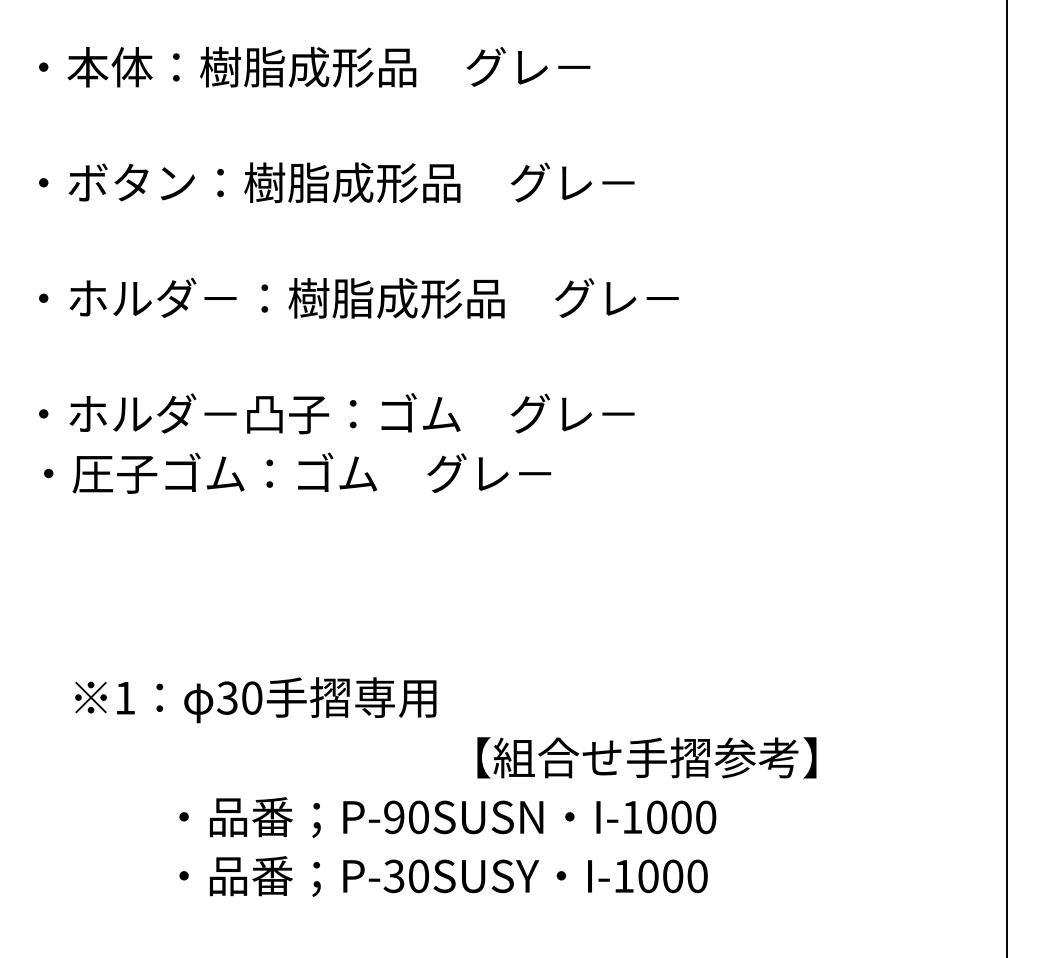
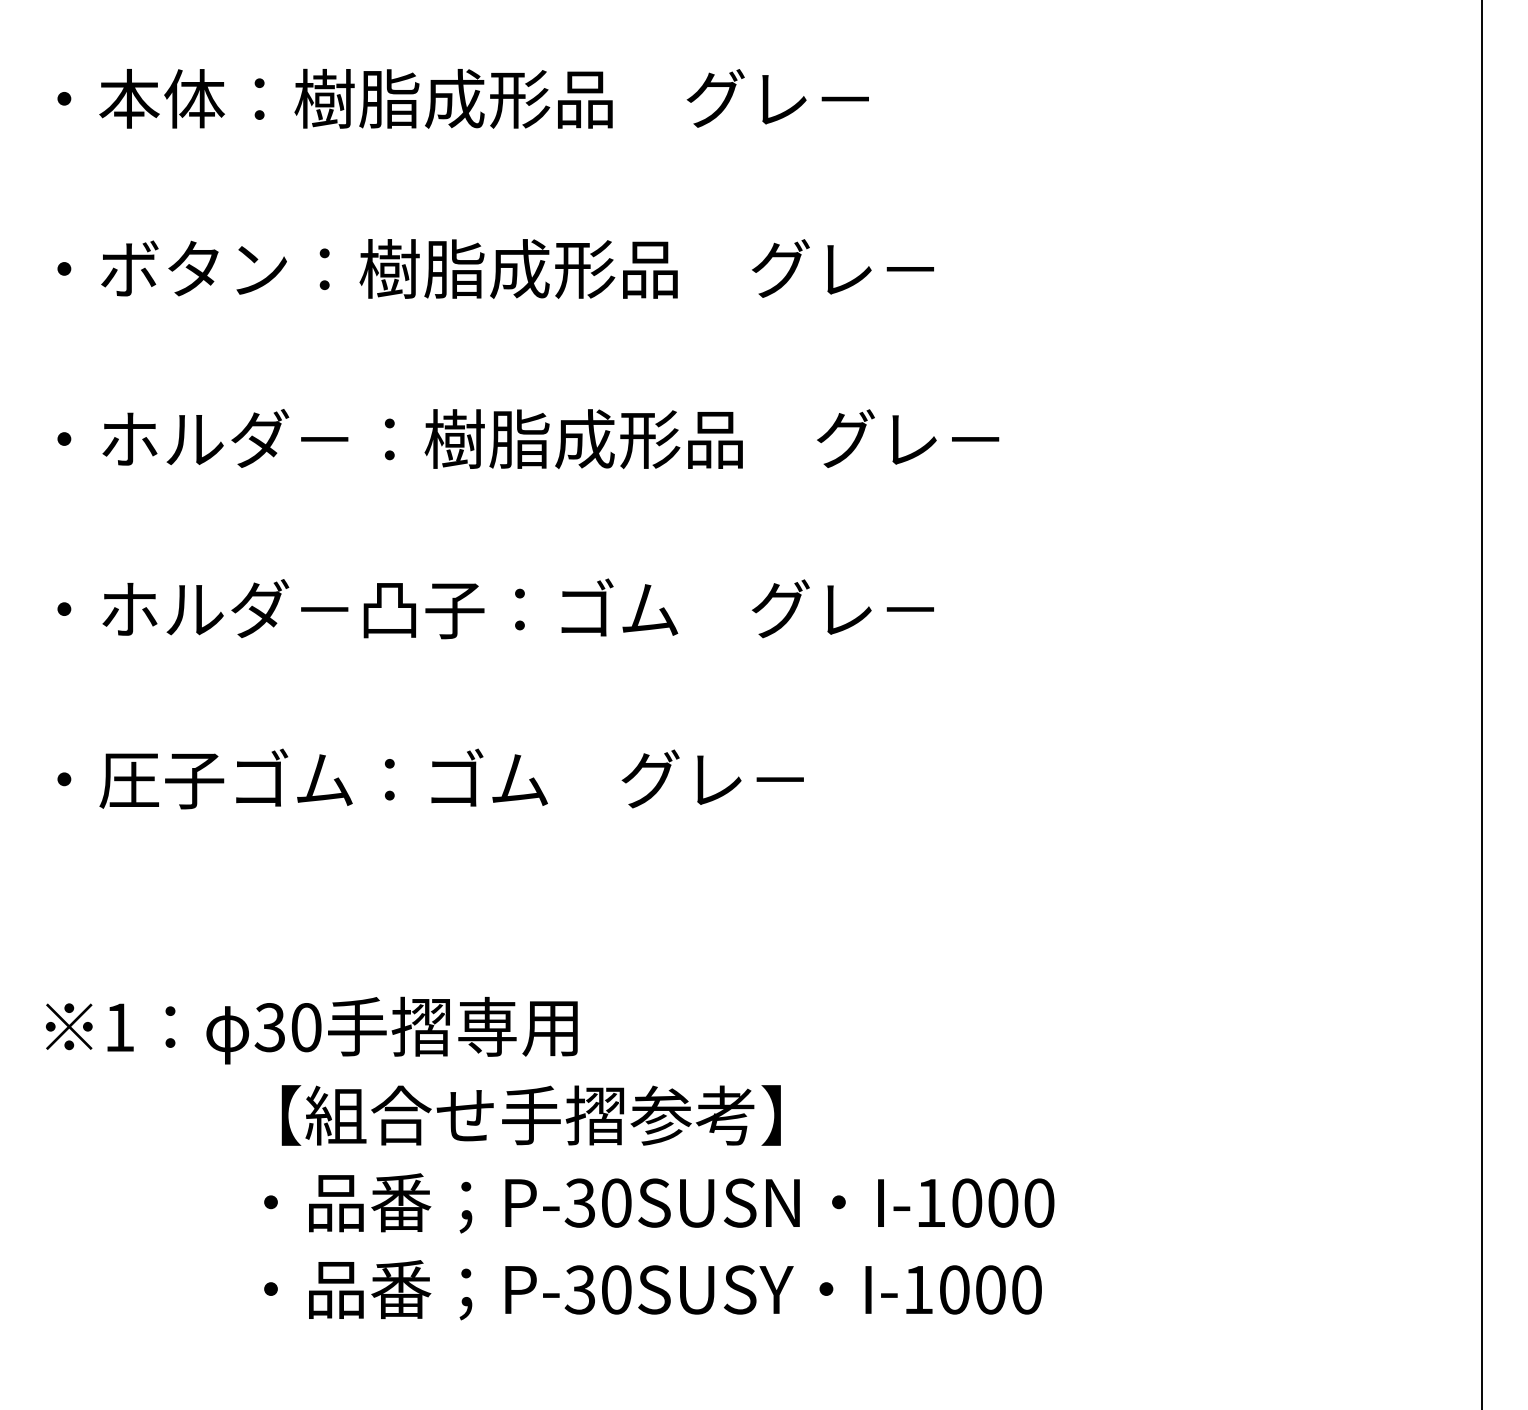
text: (297, 472) -> (430, 777), moved
text: (255, 700) -> (311, 1031), moved
text: (646, 757) -> (530, 1114), moved
text: (393, 817) -> (579, 1203), P-90SUSN -> P-30SUSN

